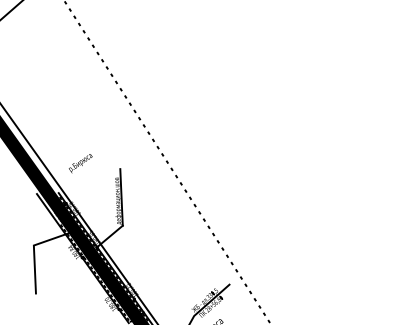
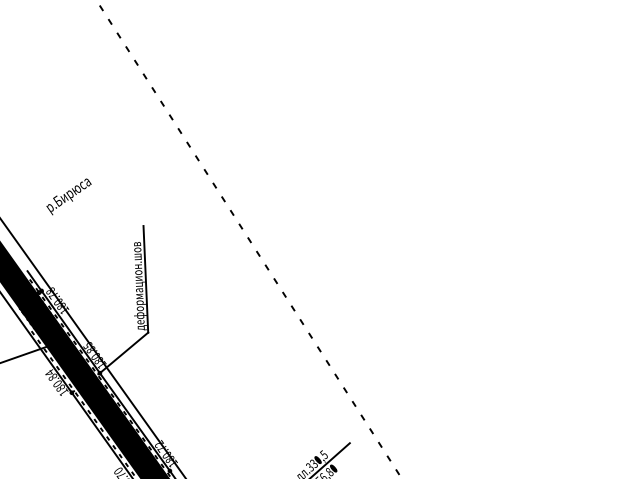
text: (80, 163) -> (68, 196), moved

